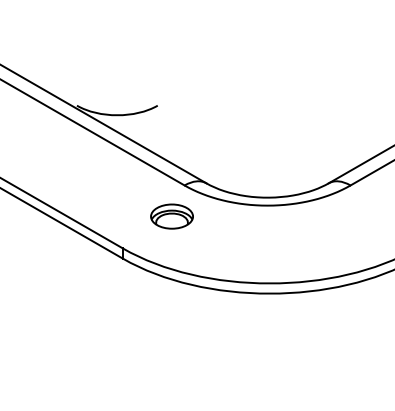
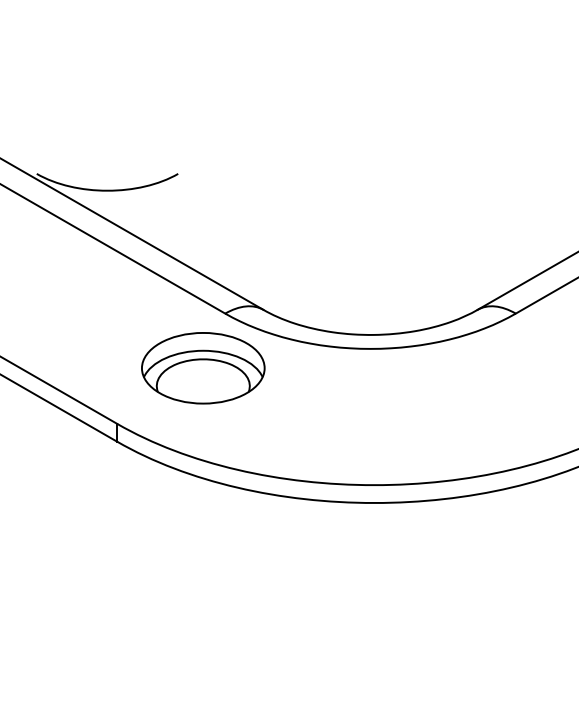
part: (171, 216) -> (202, 367), size x1.67

